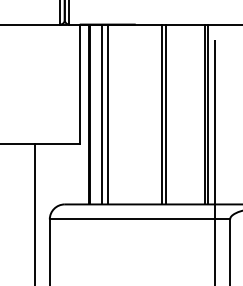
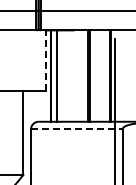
line: (80, 83) -> (46, 60), solid -> dashed
line: (107, 113) -> (60, 75), removed
line: (139, 219) -> (76, 129), solid -> dashed

